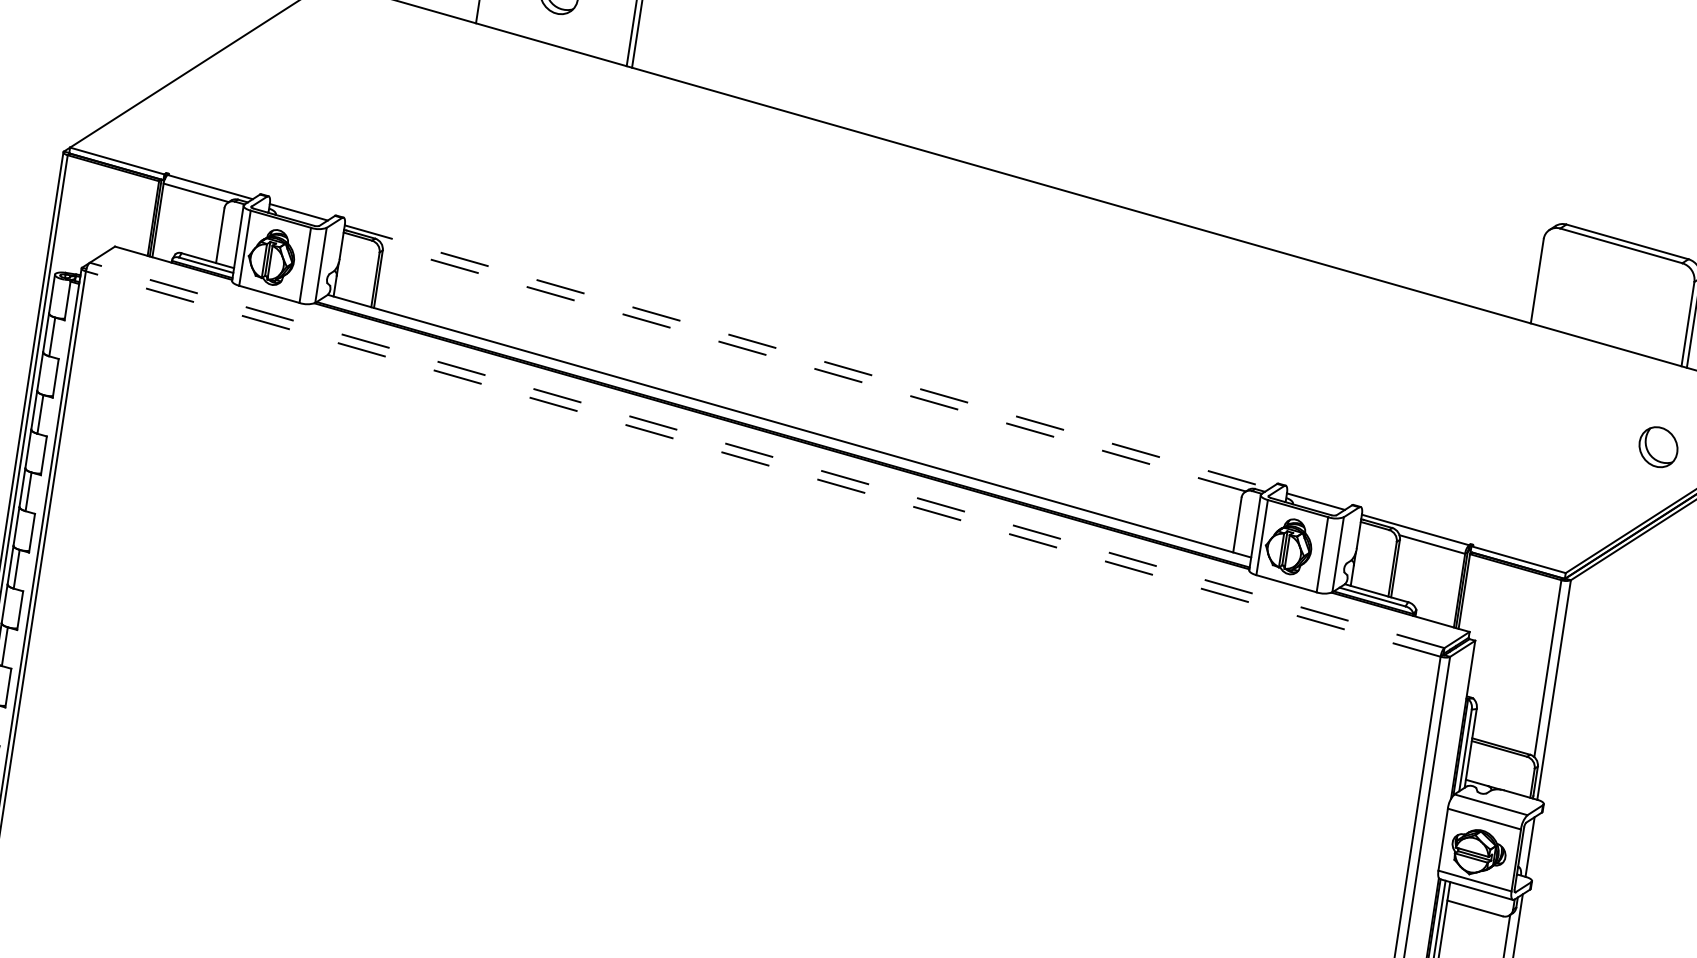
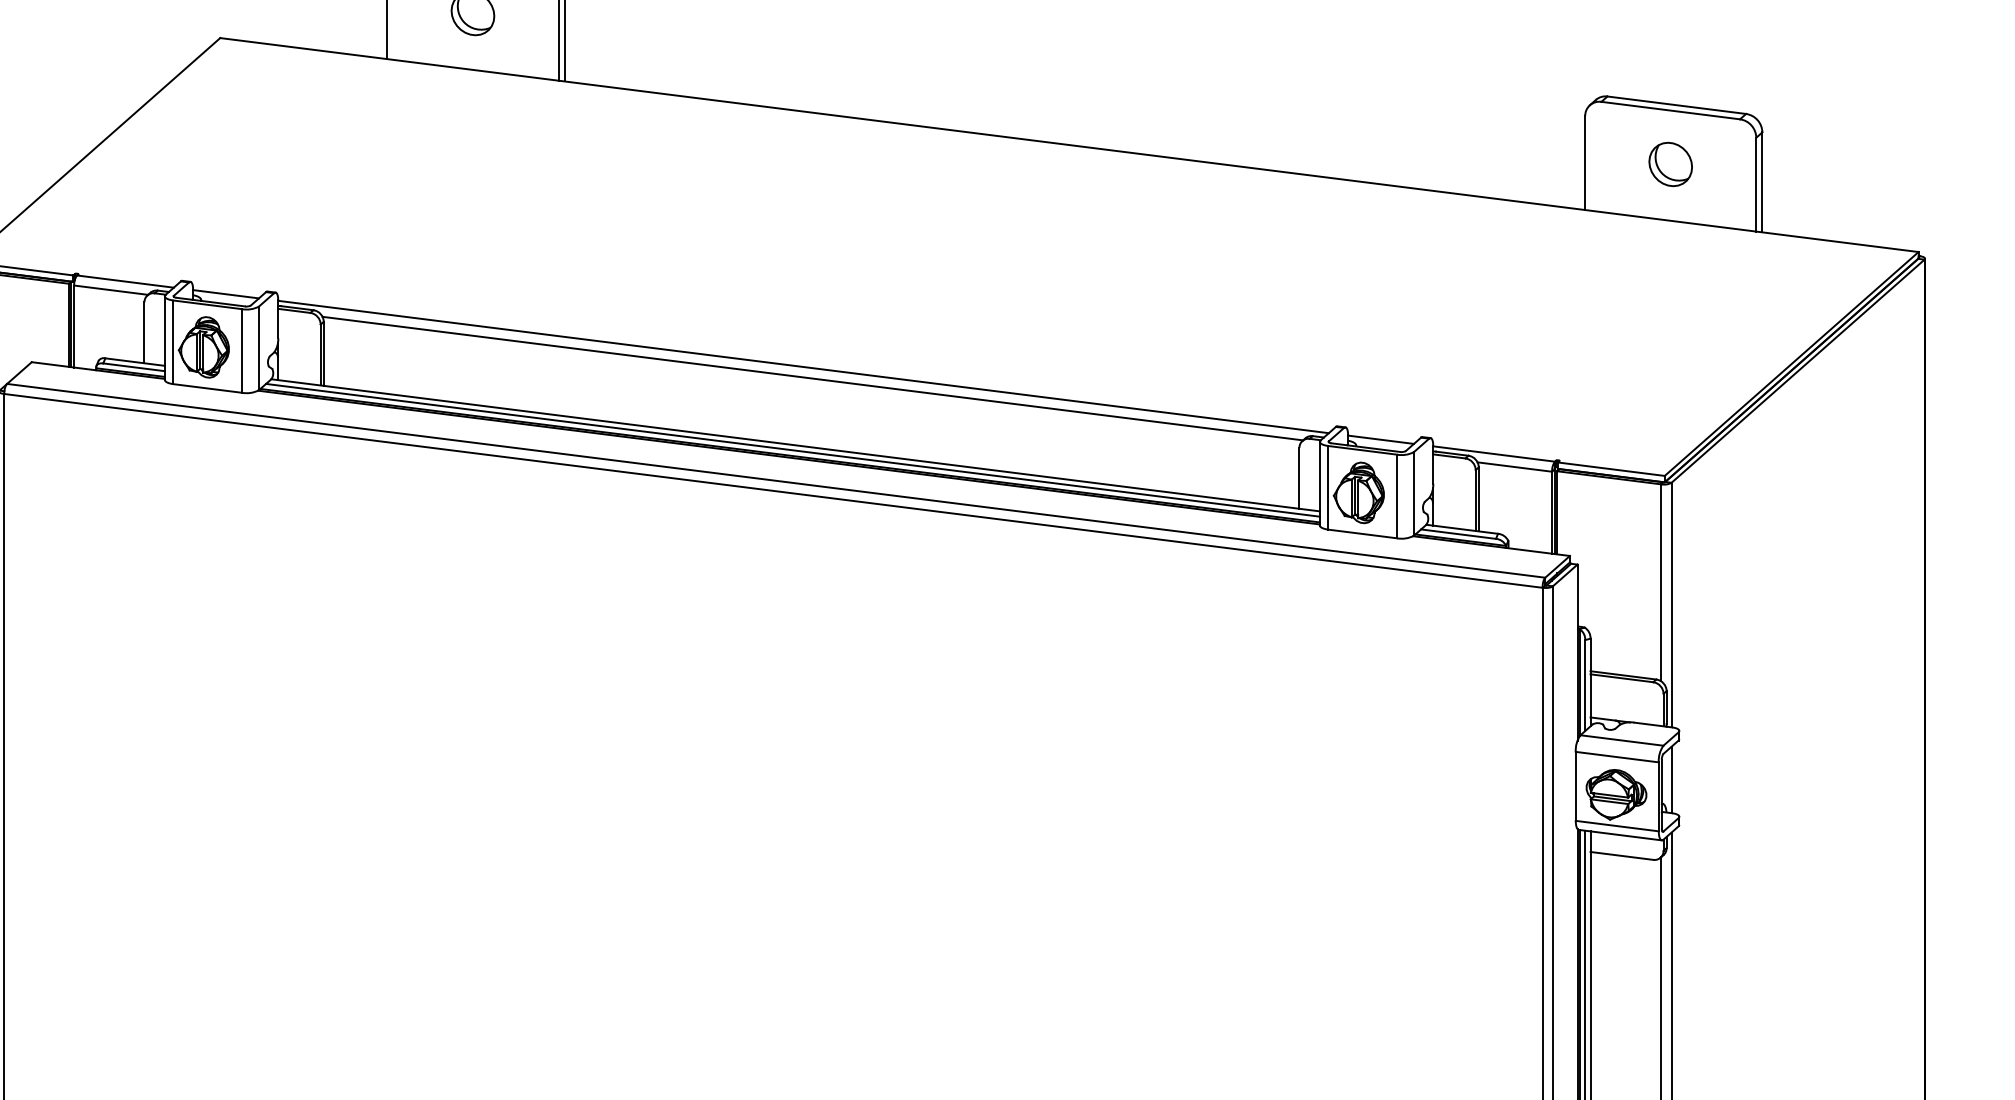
line: (808, 357) -> (804, 367), dashed -> solid
line: (813, 368) -> (812, 378), dashed -> solid
line: (786, 429) -> (792, 449), added
part: (1658, 447) -> (1670, 164), moved
line: (766, 455) -> (775, 480), dashed -> solid
line: (762, 463) -> (772, 490), dashed -> solid

